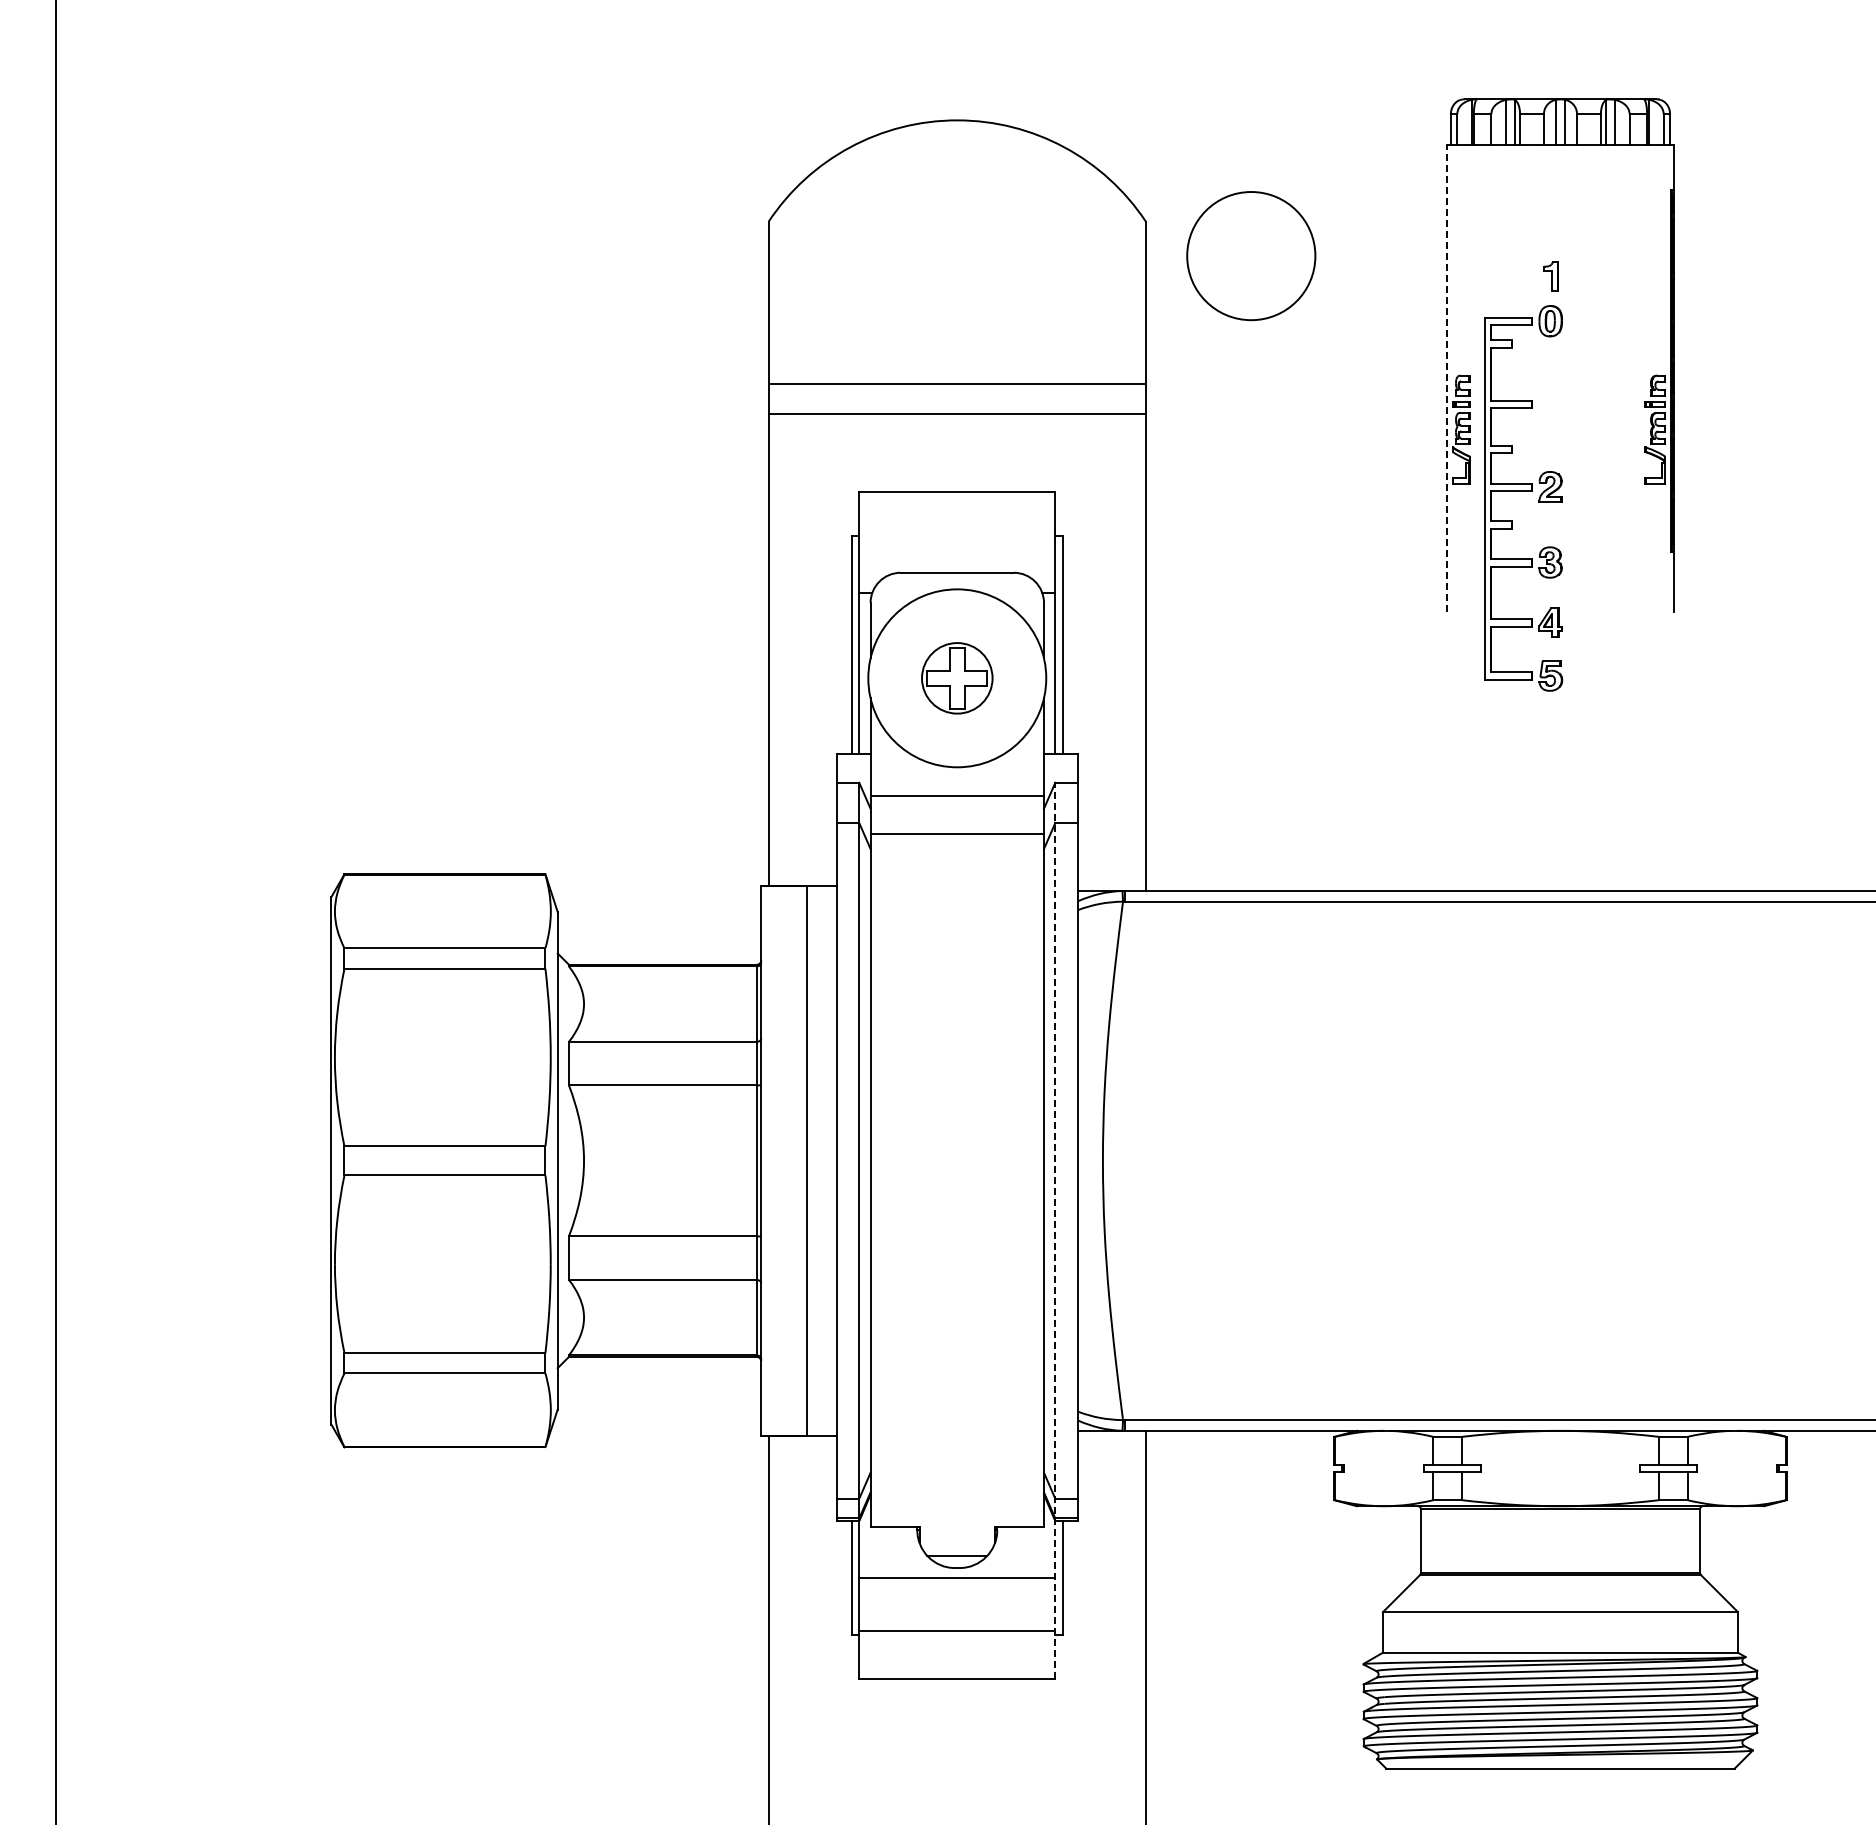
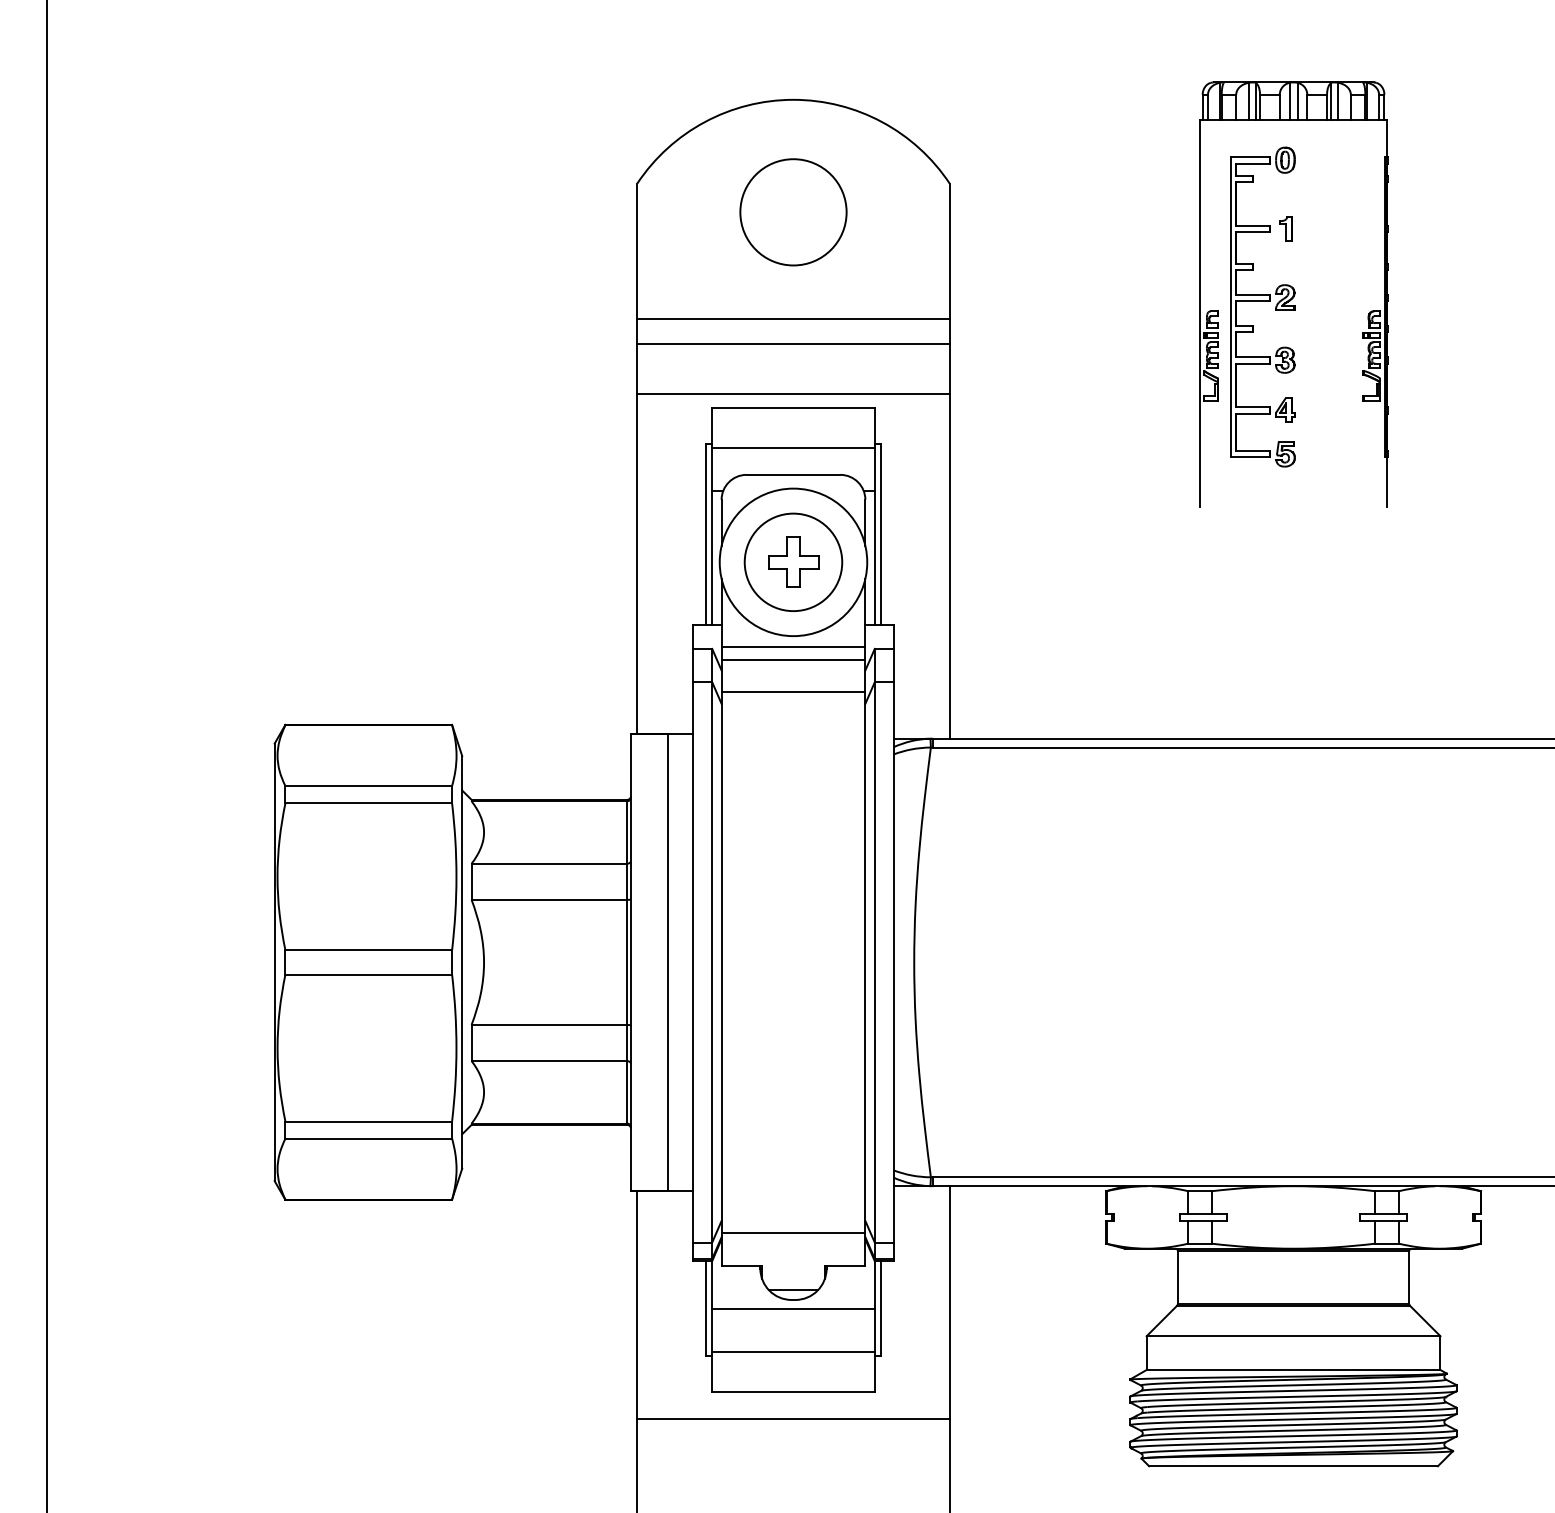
circle: (1251, 256) -> (793, 212), moved
line: (1447, 378) -> (1199, 313), dashed -> solid
line: (956, 474) -> (792, 393), added
part: (1523, 491) -> (1262, 301), moved
line: (957, 540) -> (793, 448), added
circle: (957, 678) -> (793, 562), size x1.67
line: (957, 780) -> (793, 647), added
line: (1055, 1230) -> (874, 1020), dashed -> solid
line: (957, 1487) -> (793, 1233), added
line: (956, 1711) -> (792, 1418), added

